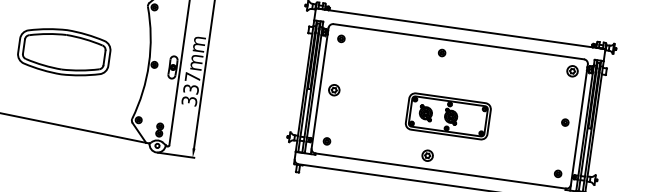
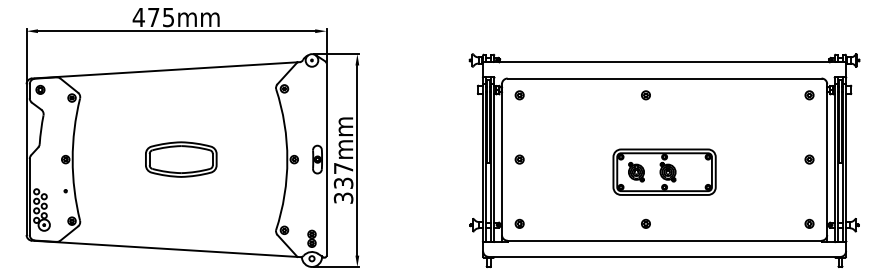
part: (64, 52) -> (181, 159), size x0.62
part: (572, 71) -> (809, 95), size x0.62
part: (334, 90) -> (519, 159), size x0.62
part: (427, 155) -> (645, 223), size x0.62

